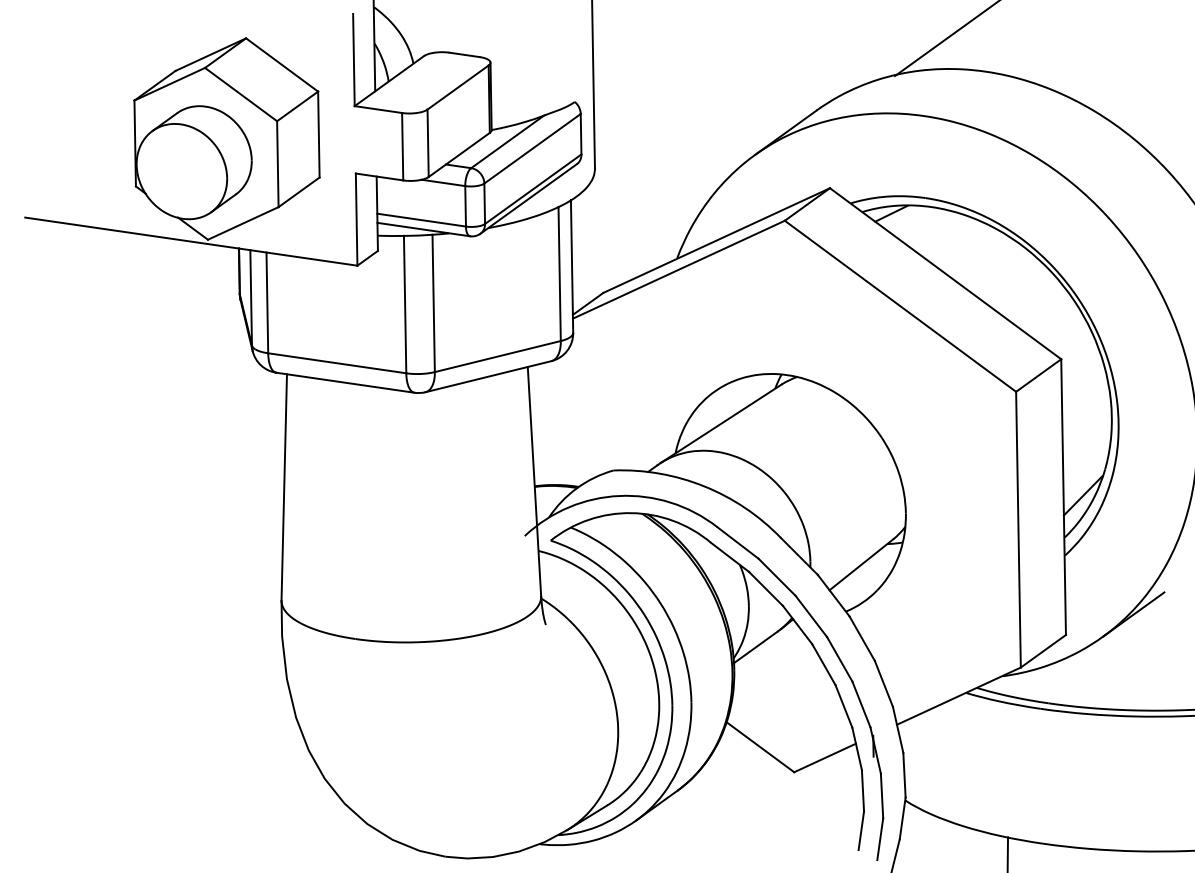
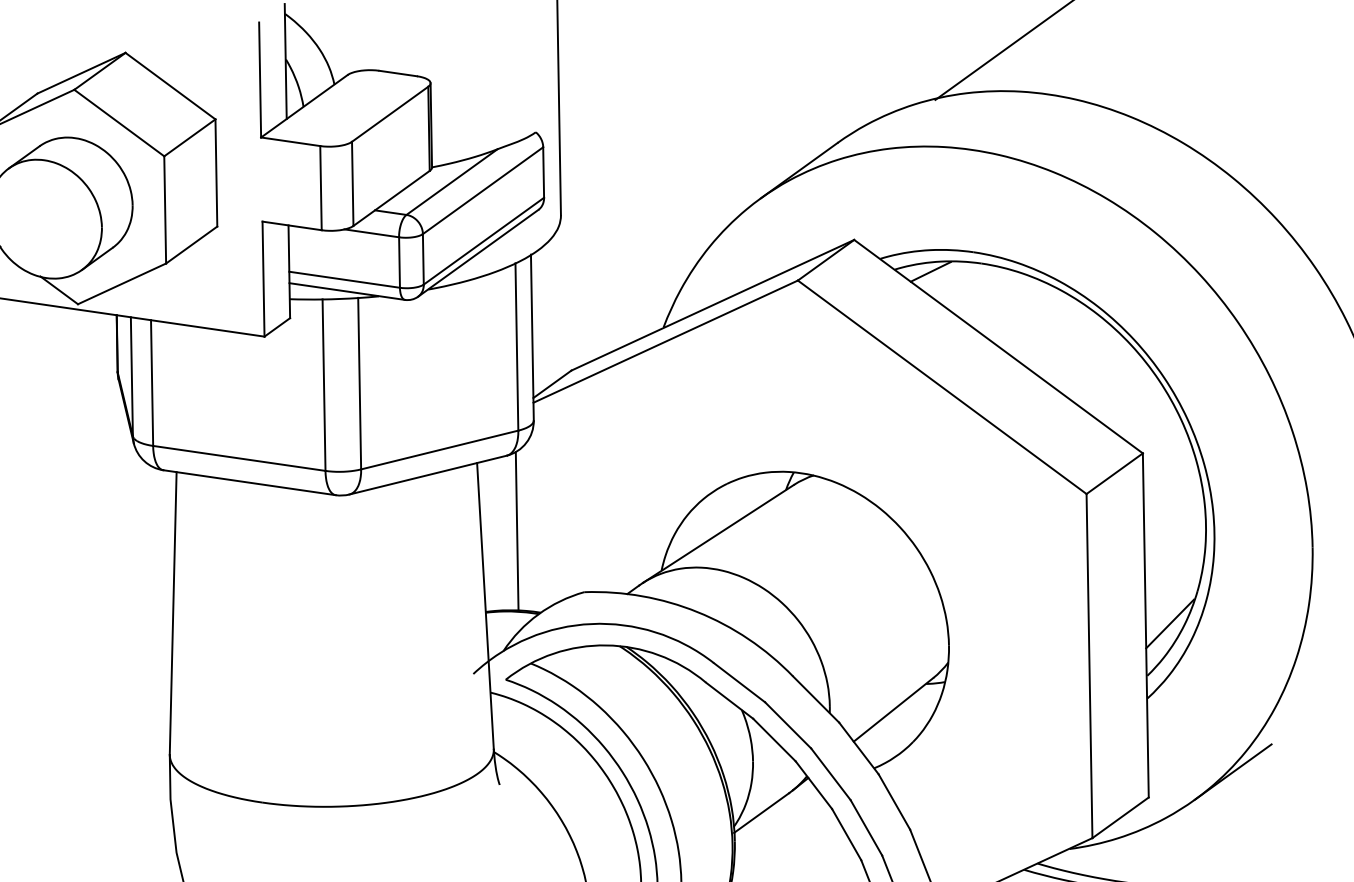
line: (559, 421) -> (516, 531), added

